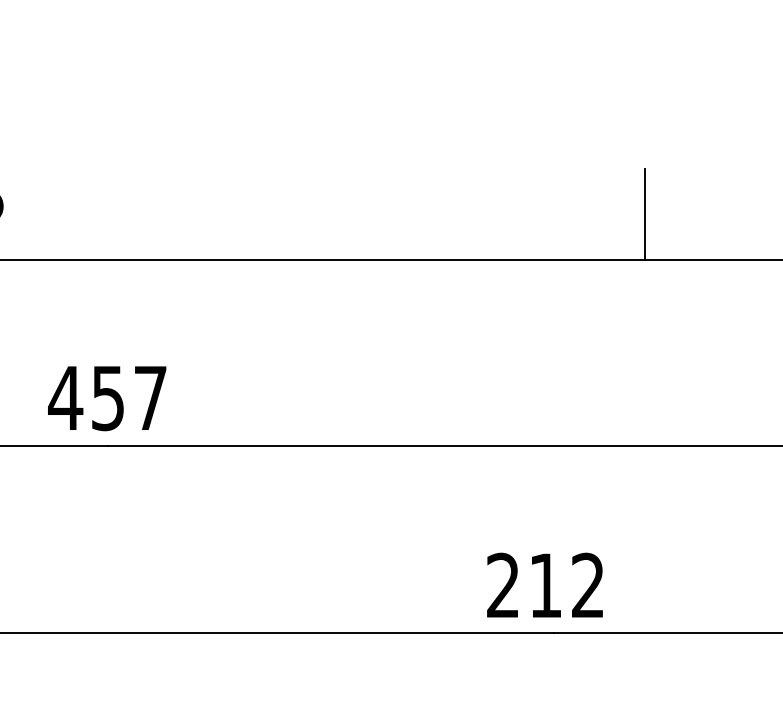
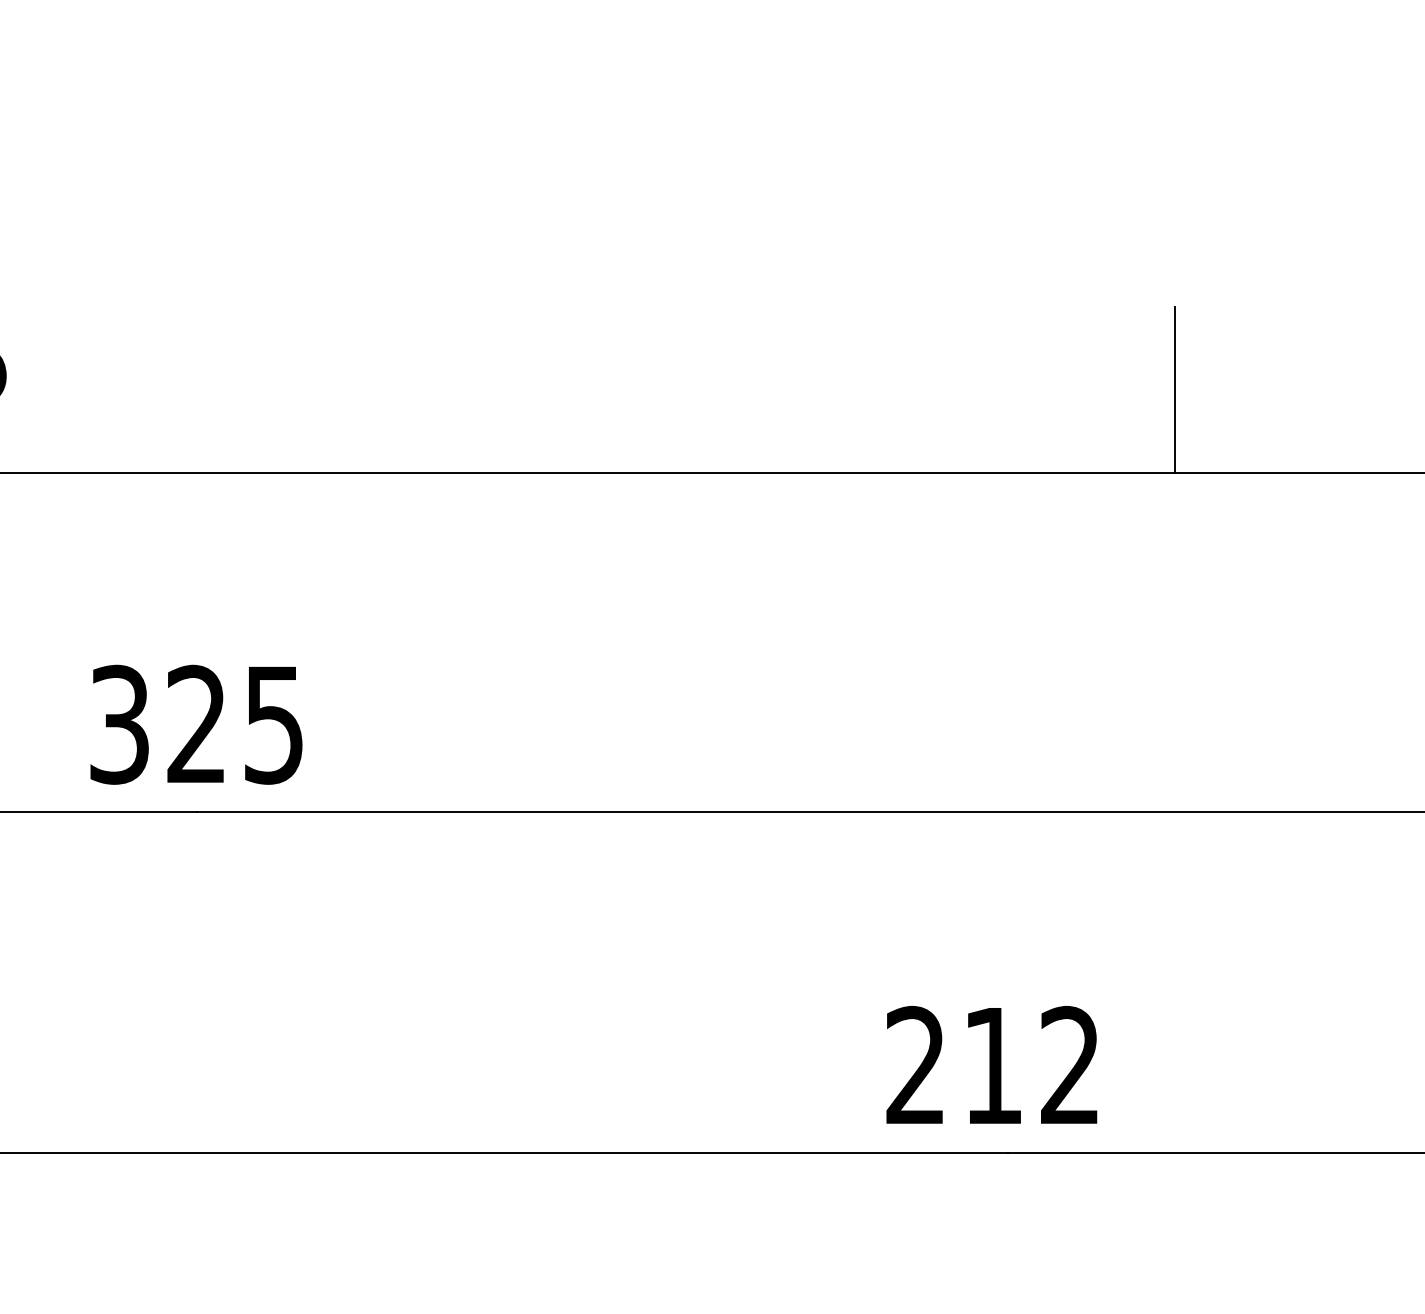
text: (107, 398) -> (195, 725), 457 -> 325

